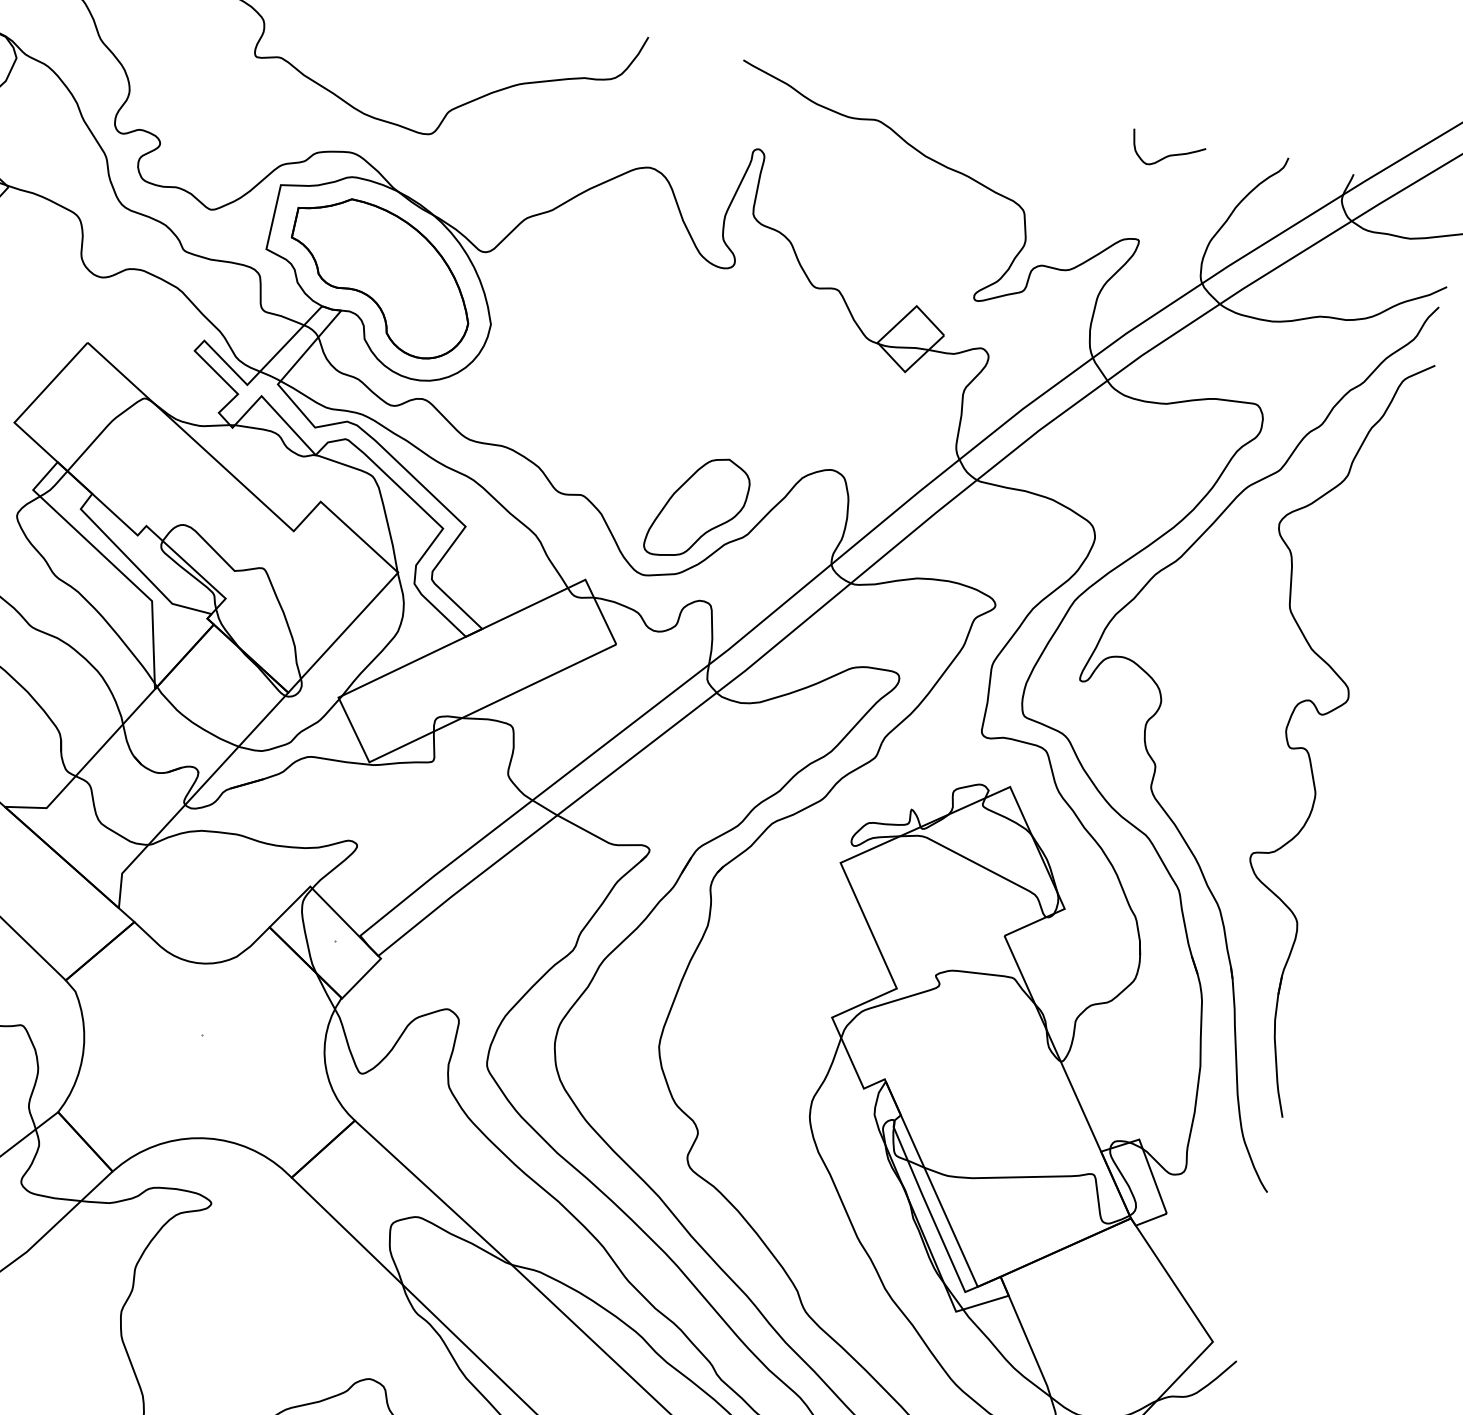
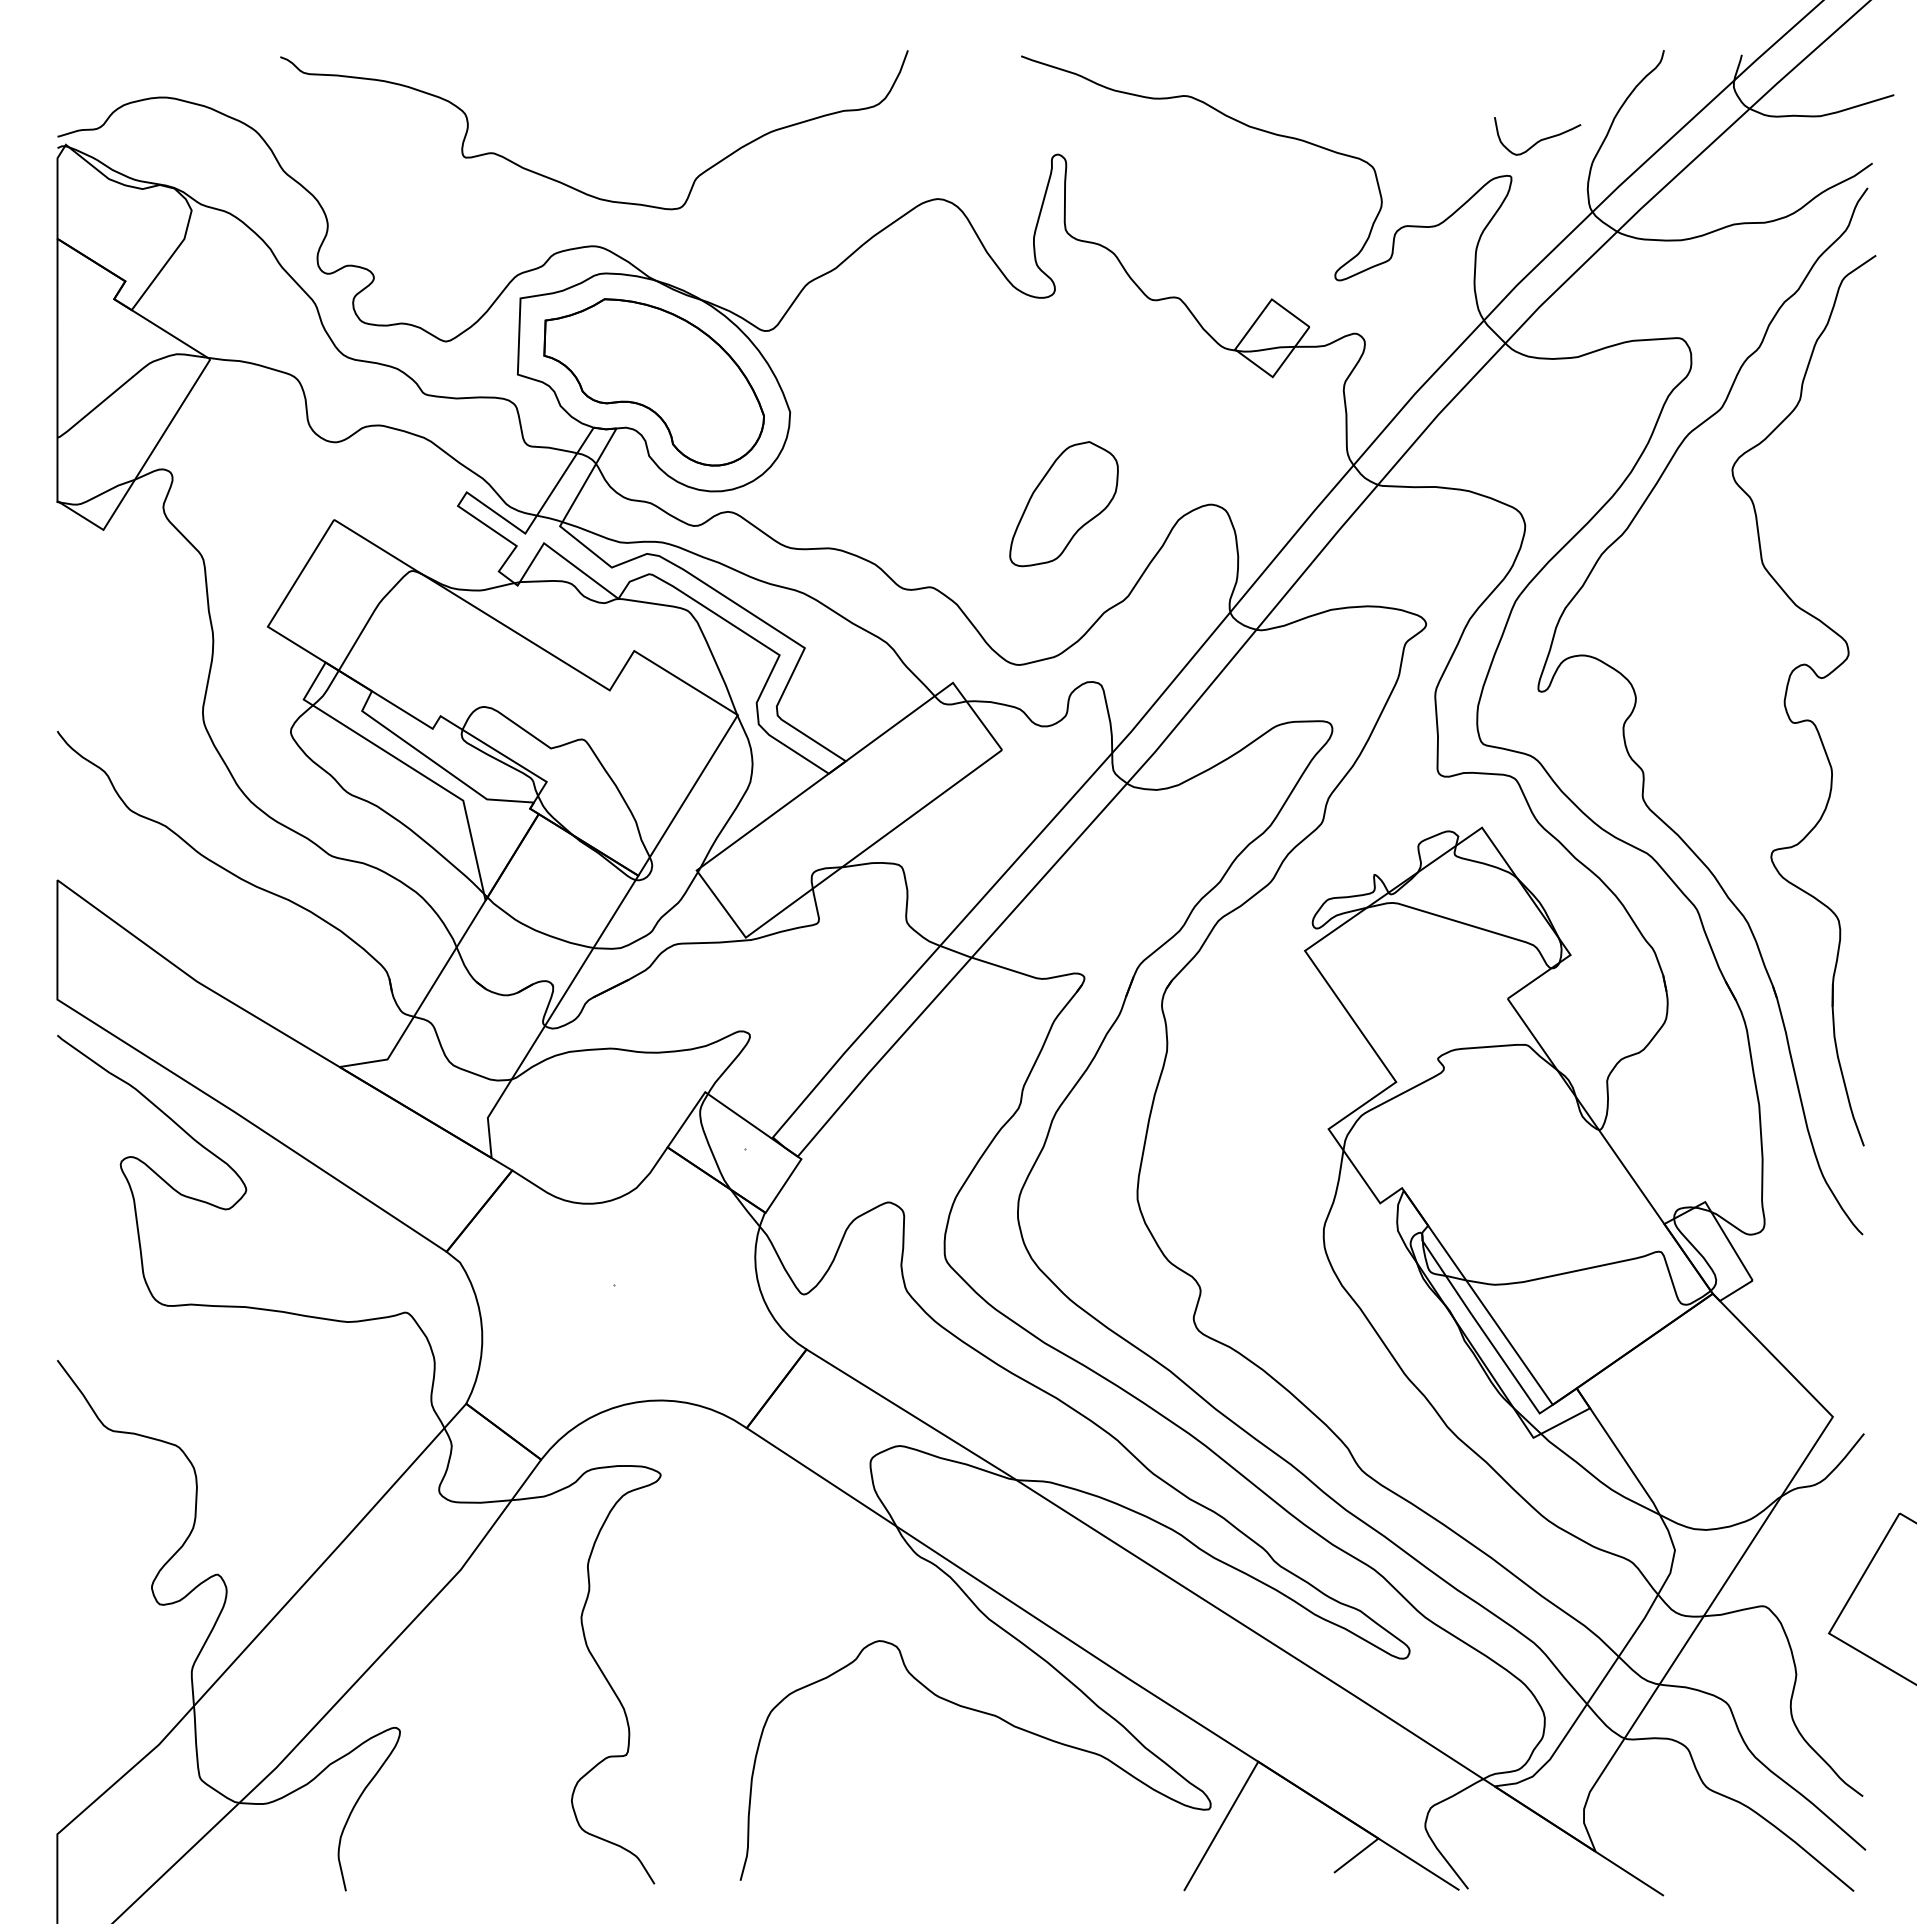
curve: (1167, 155) -> (1538, 140), moved
part: (697, 508) -> (1063, 504), moved

